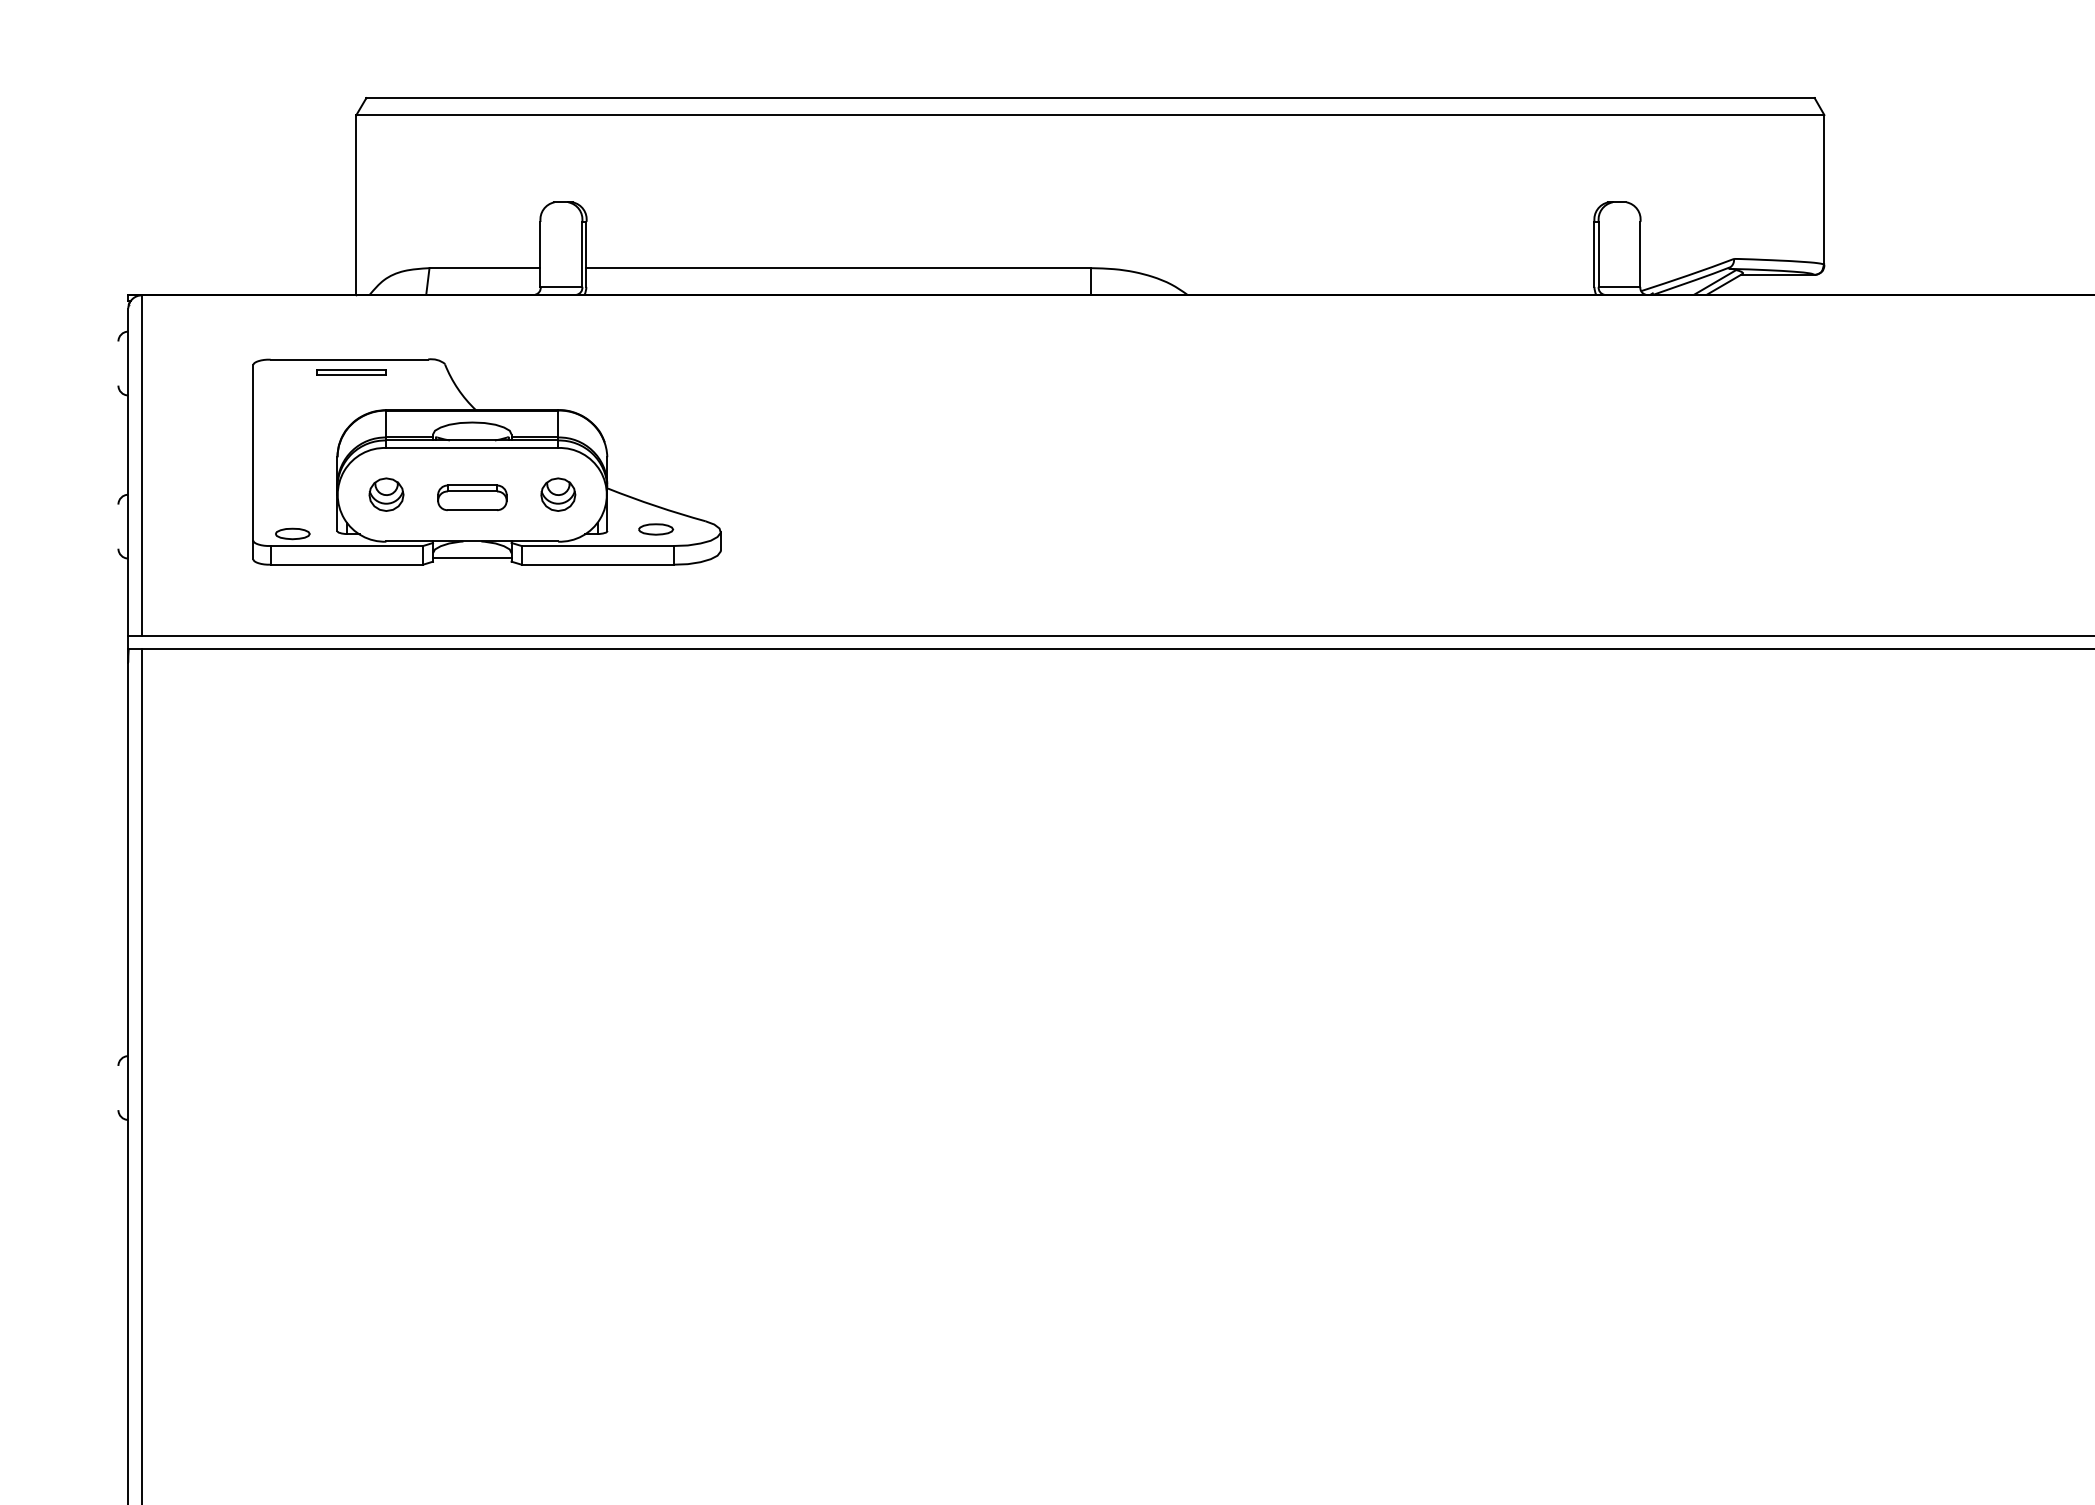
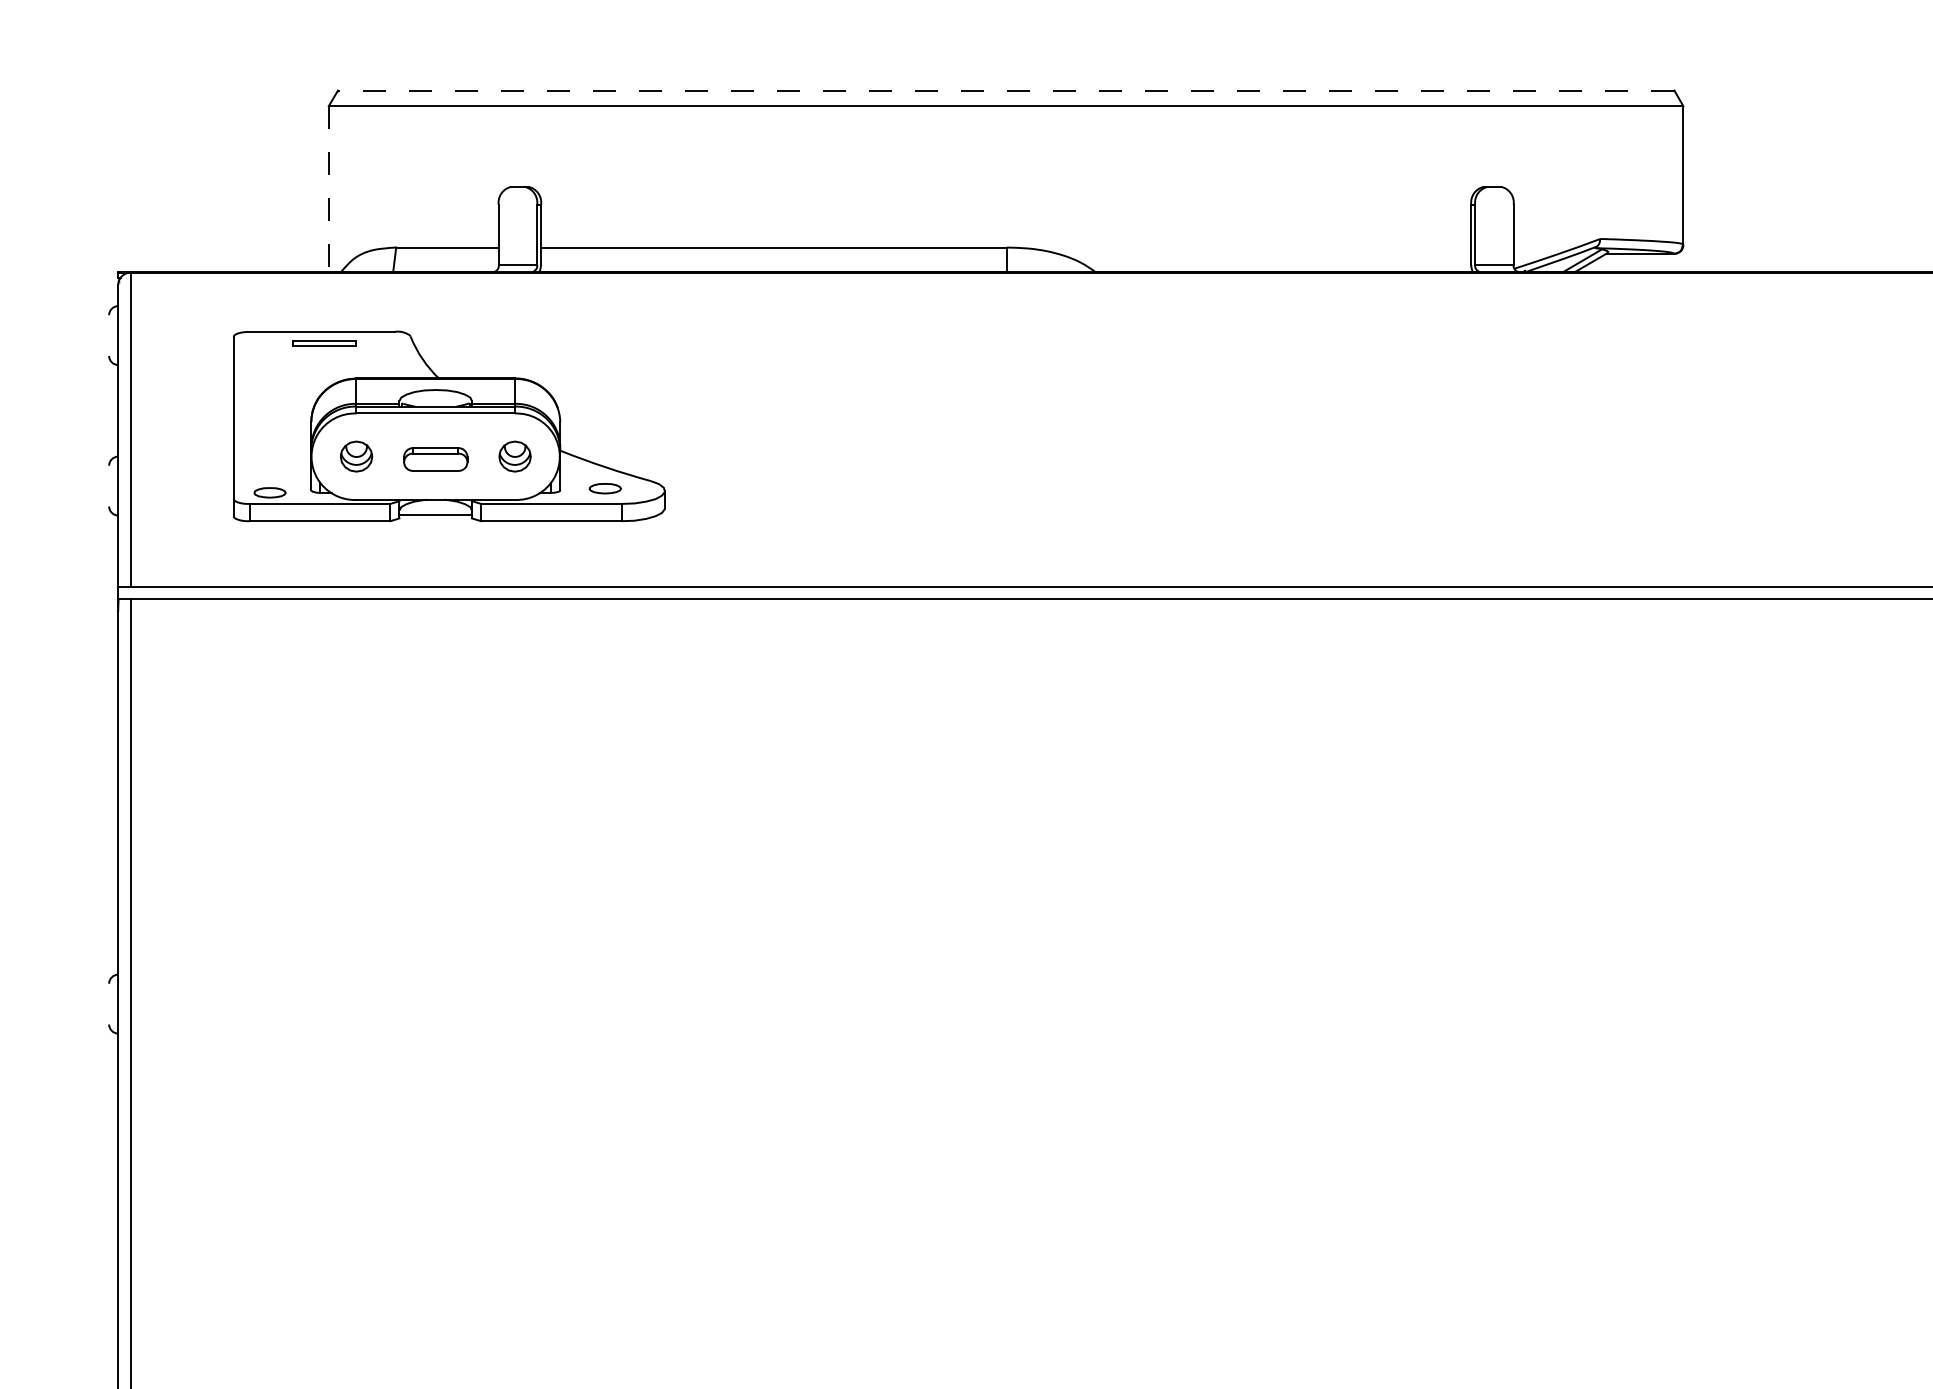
line: (1090, 98) -> (1006, 90), solid -> dashed
line: (356, 204) -> (328, 188), solid -> dashed

